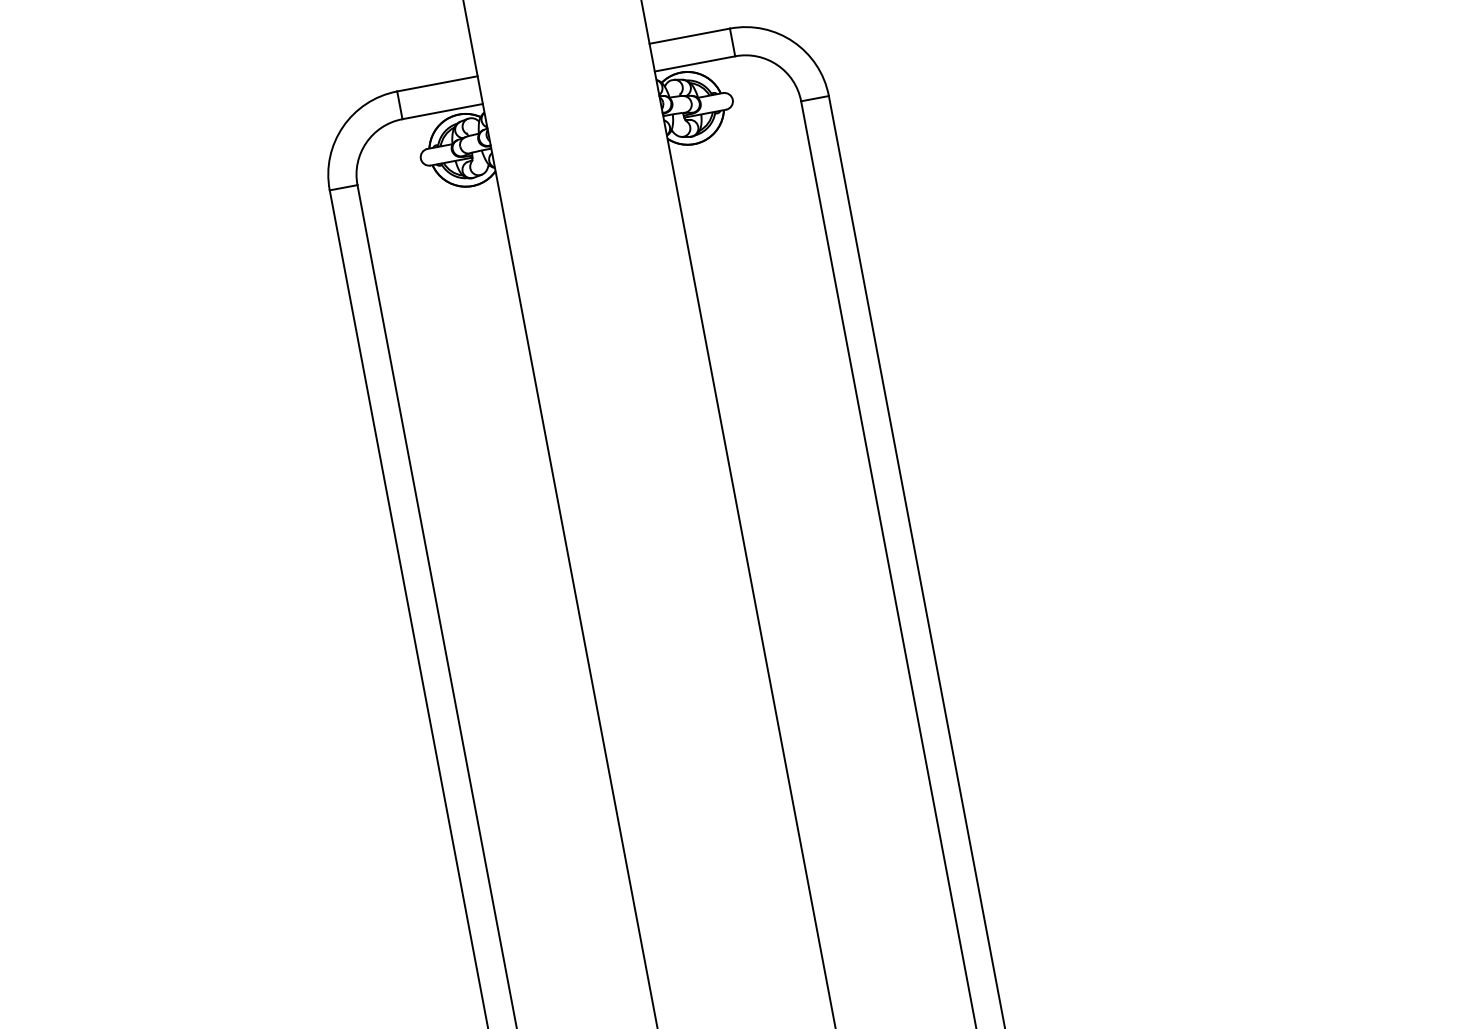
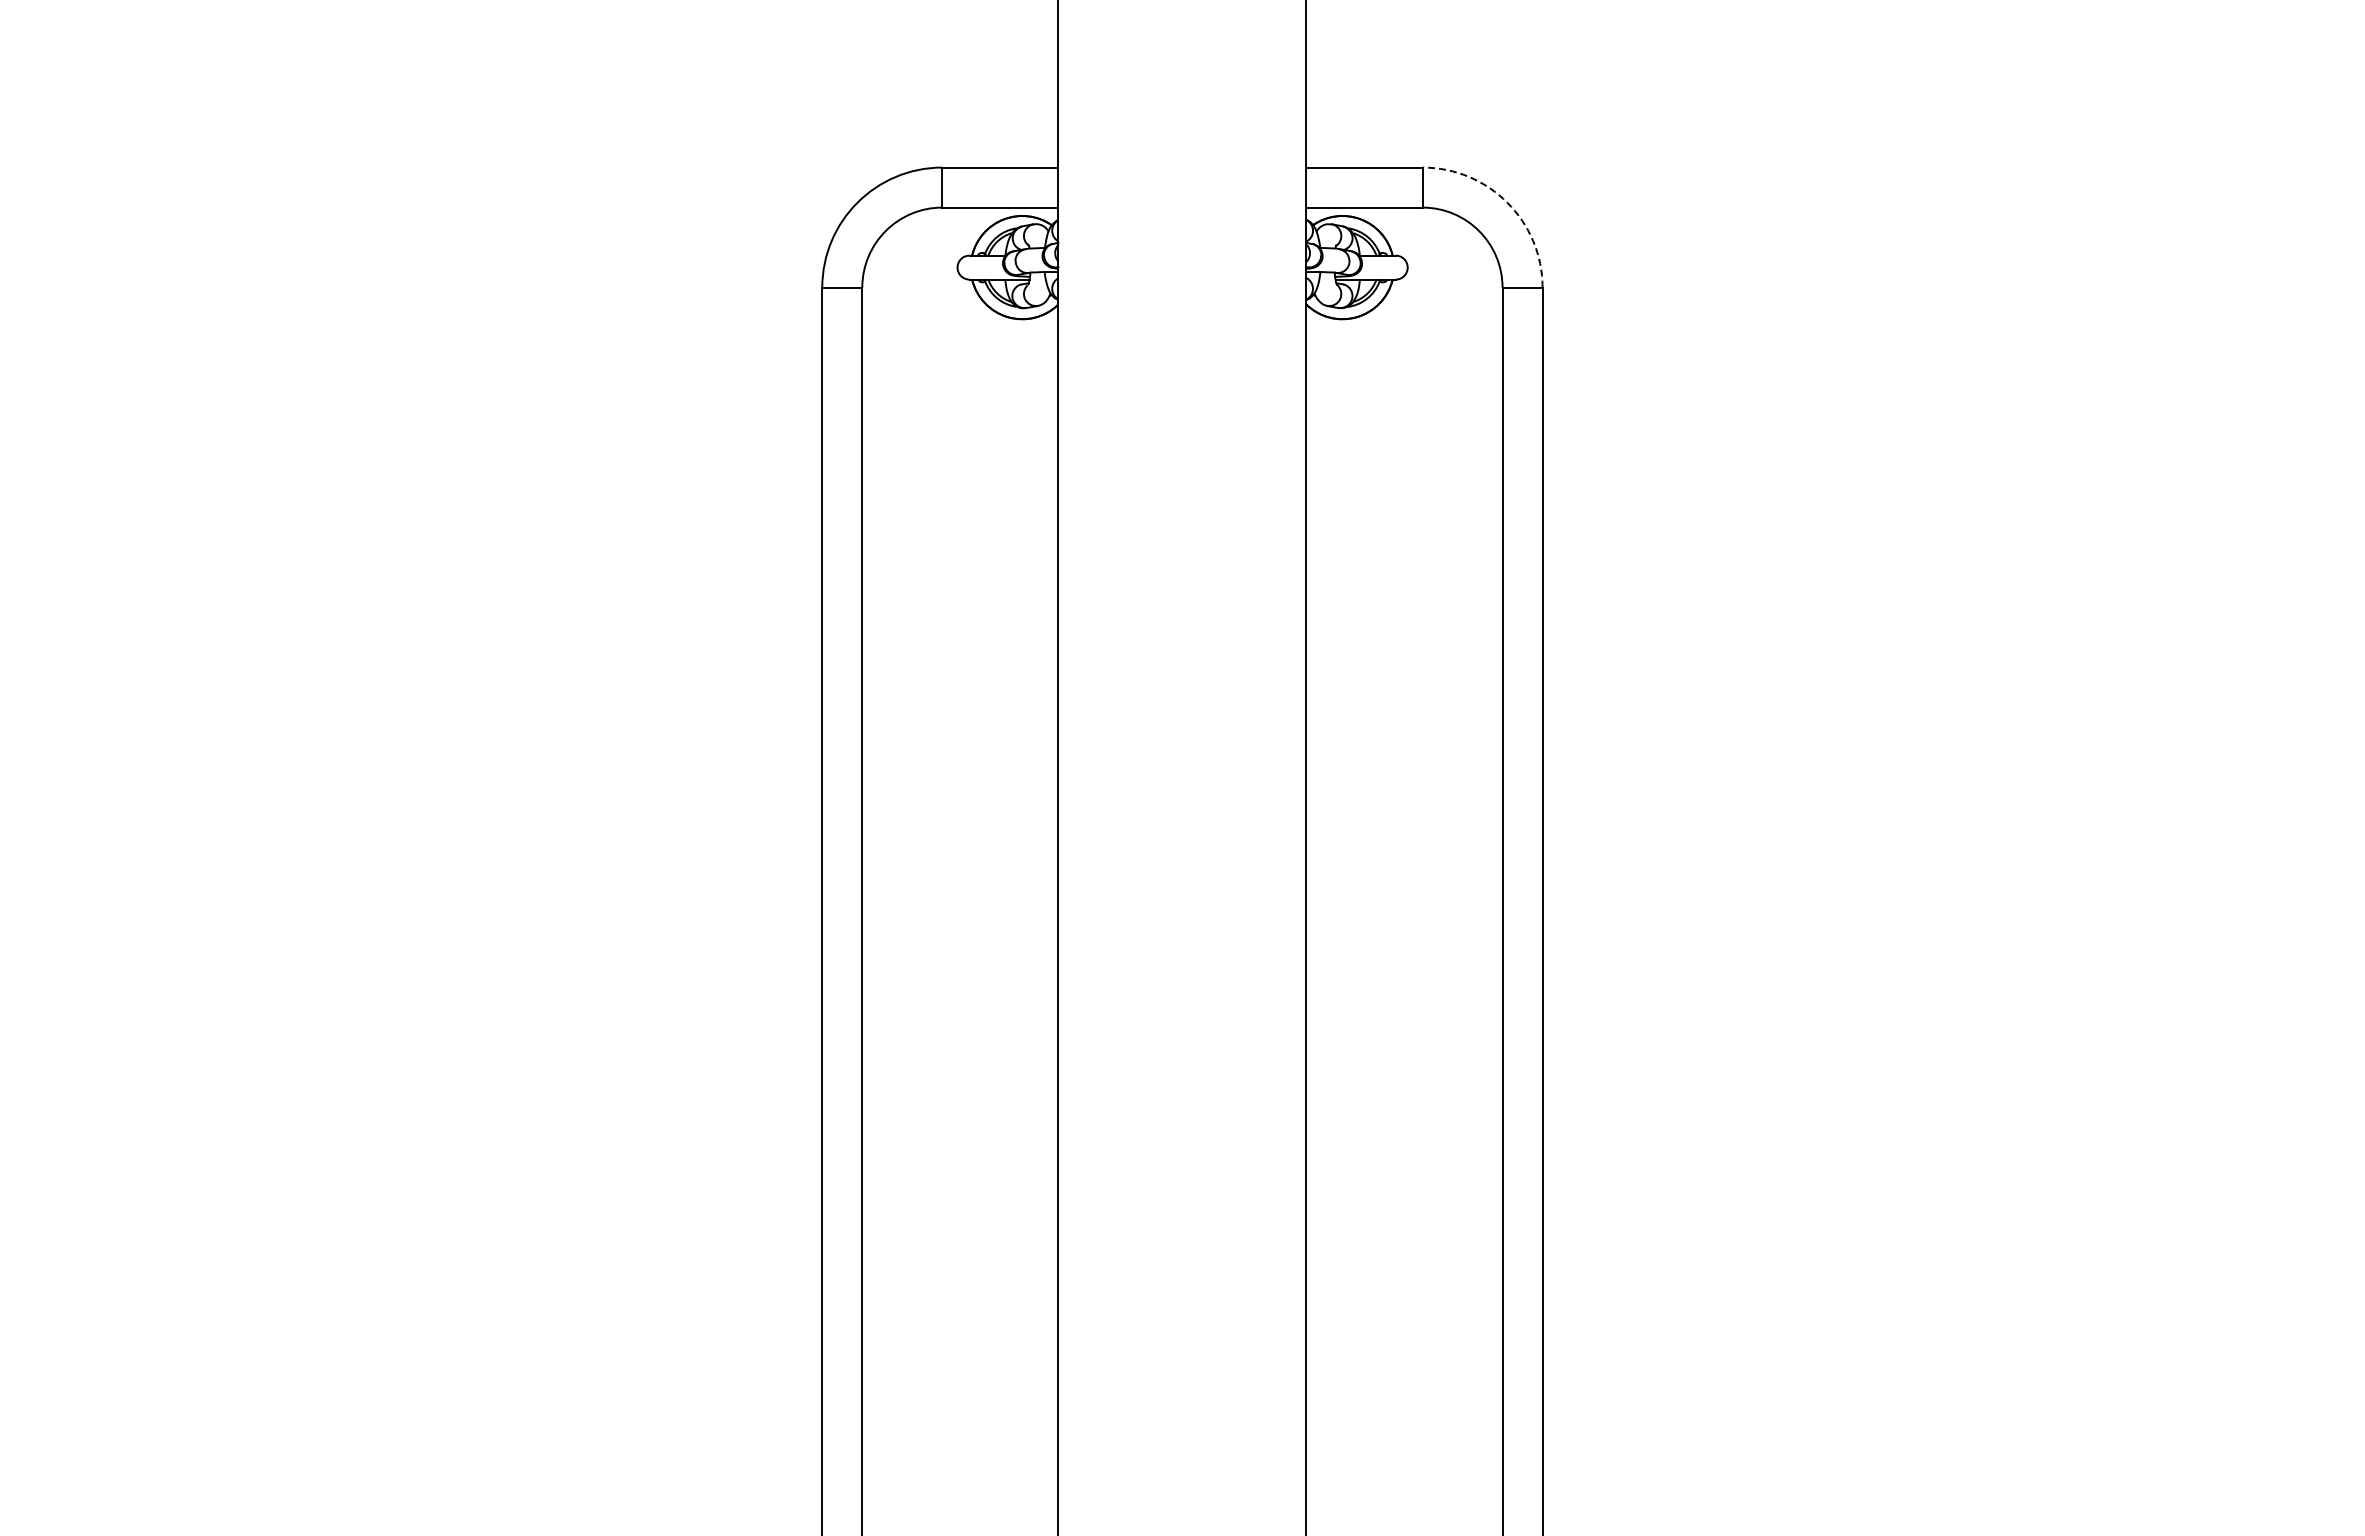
arc: (793, 41) -> (1507, 202), solid -> dashed

